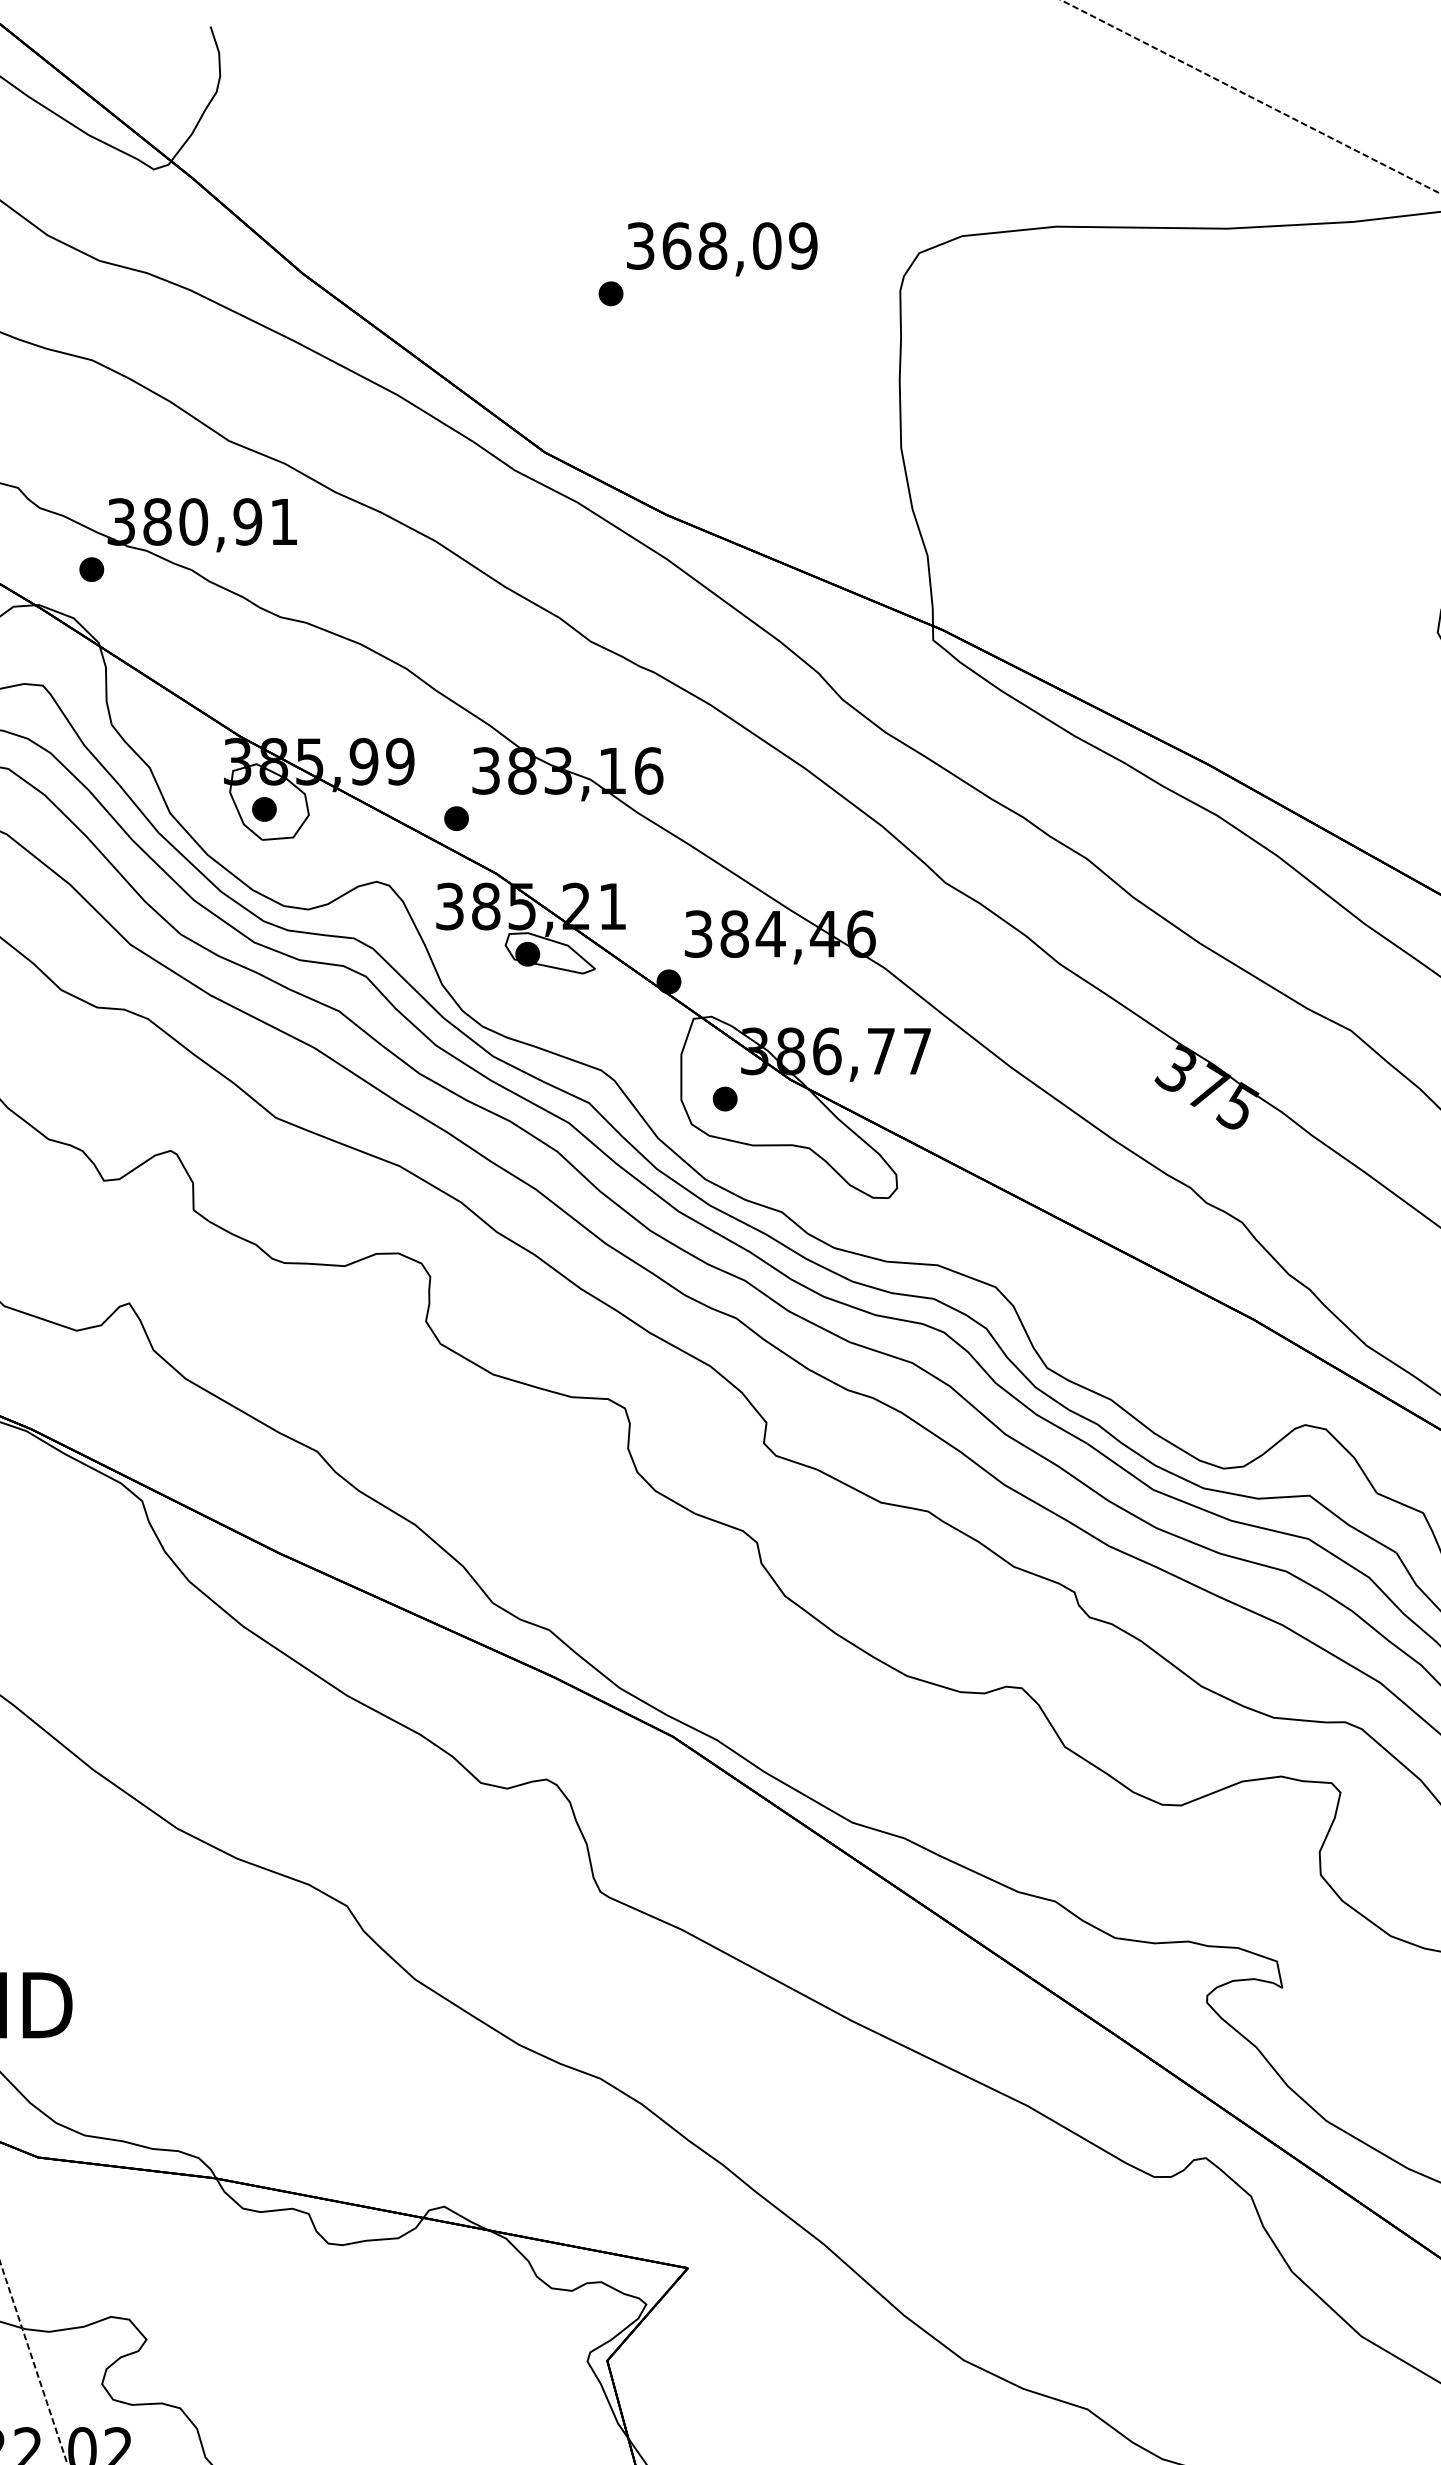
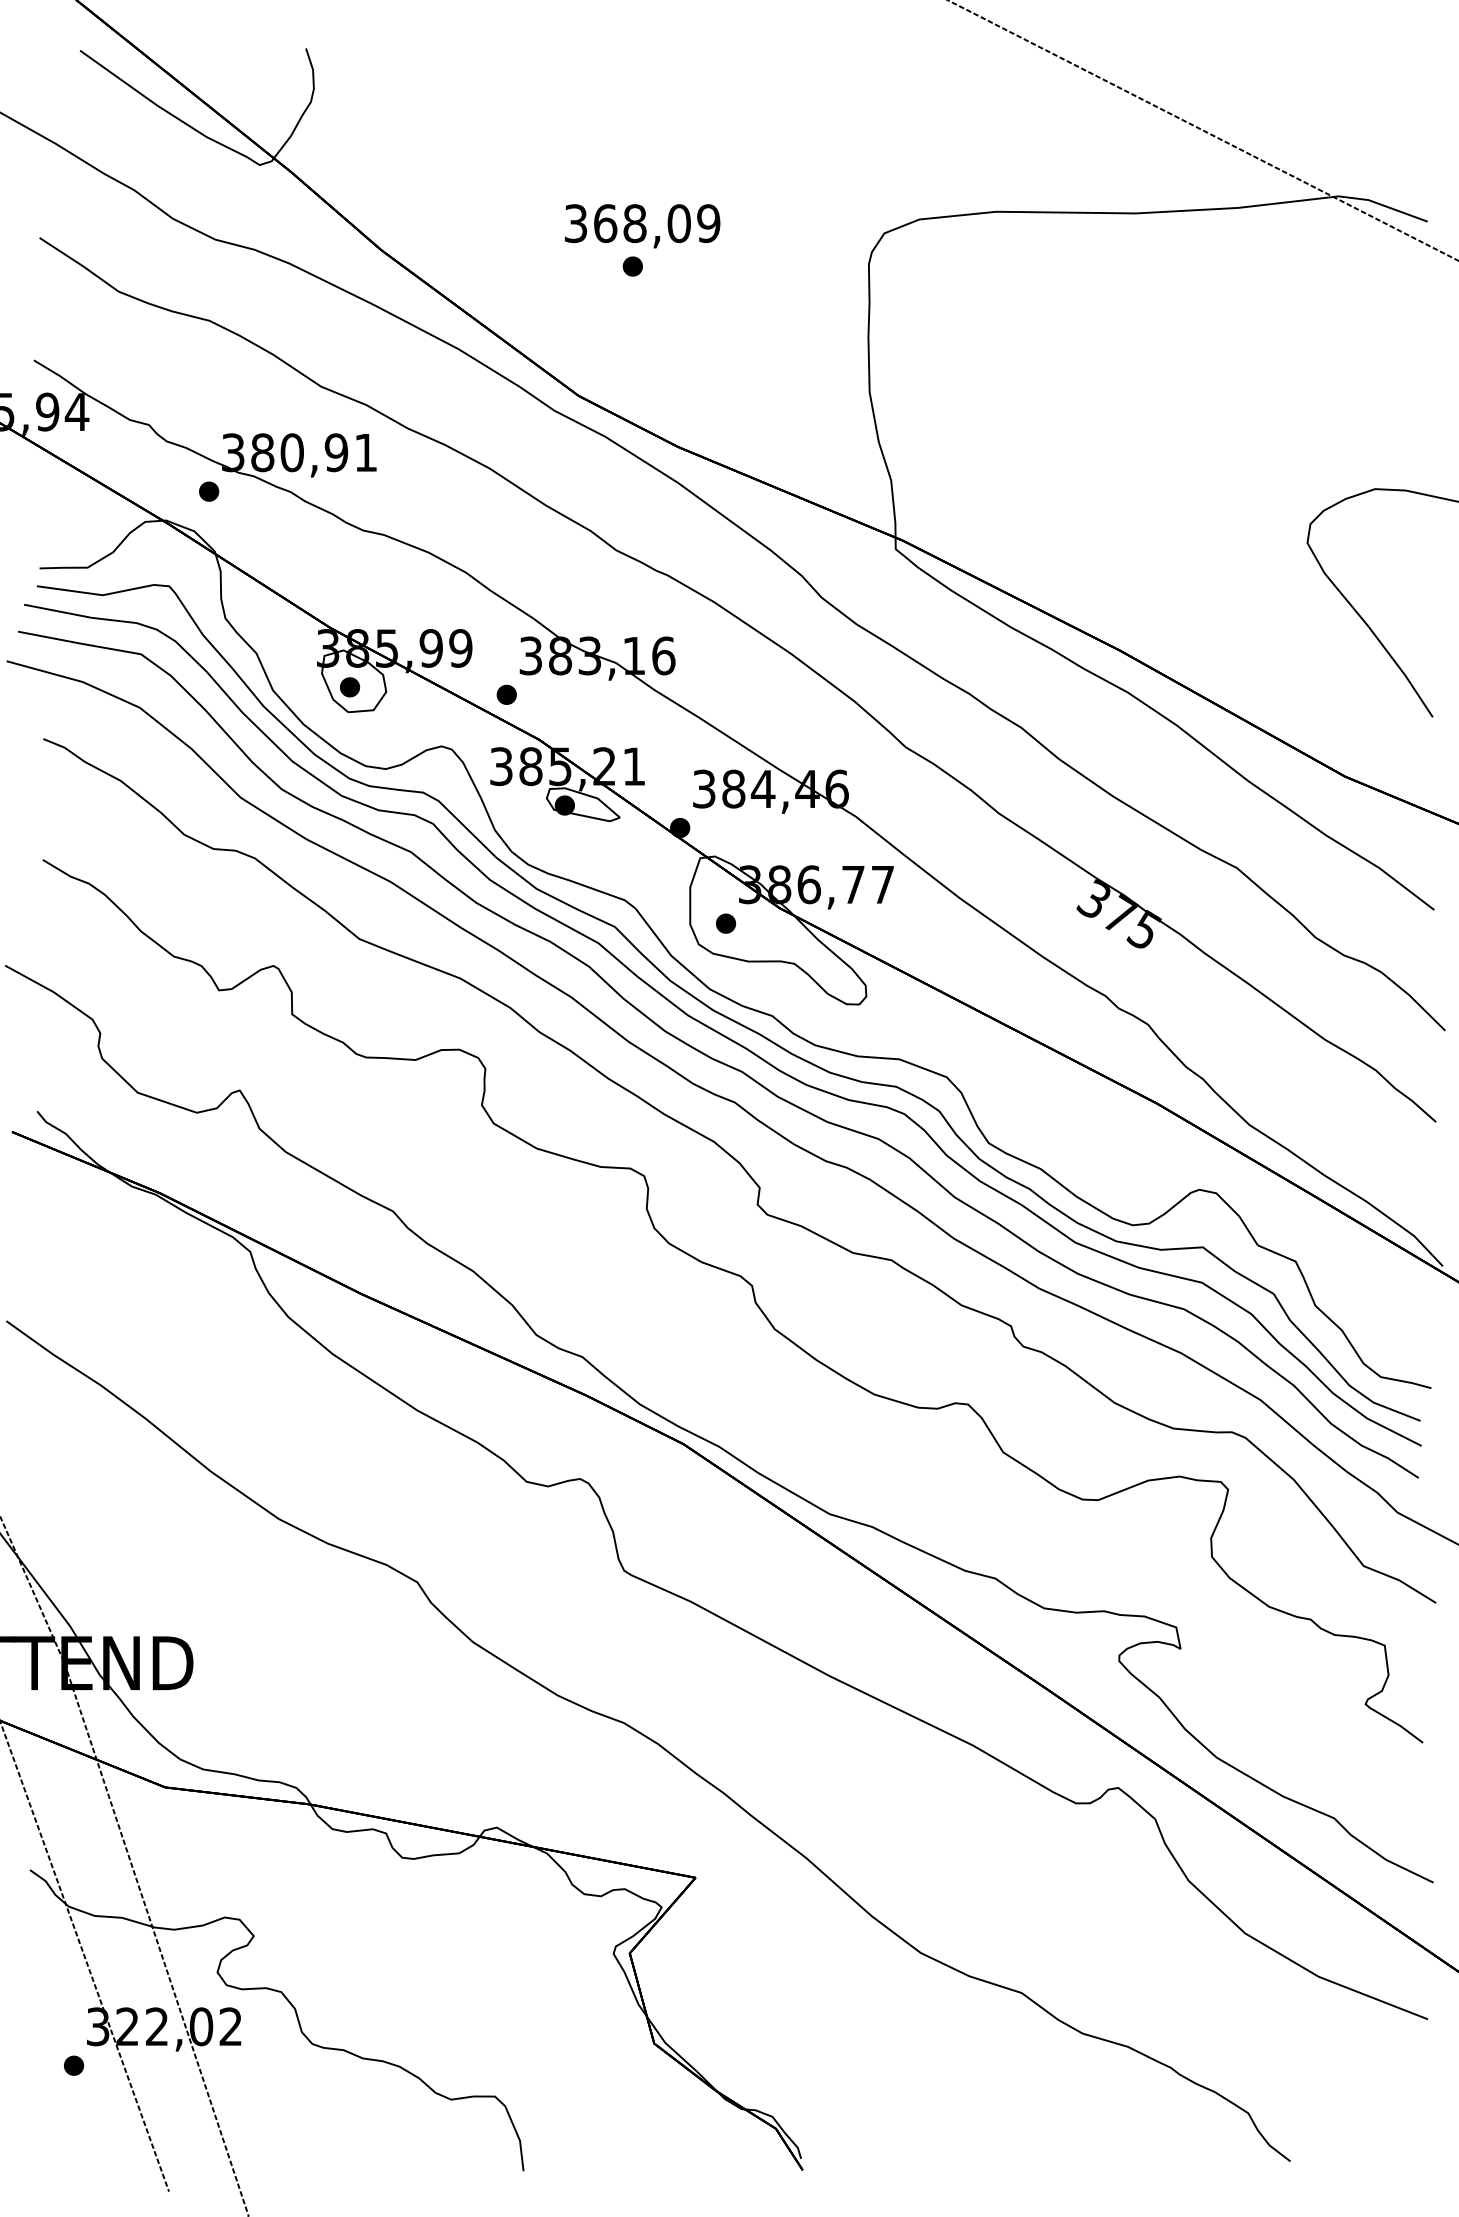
text: (722, 249) -> (642, 226), moved

